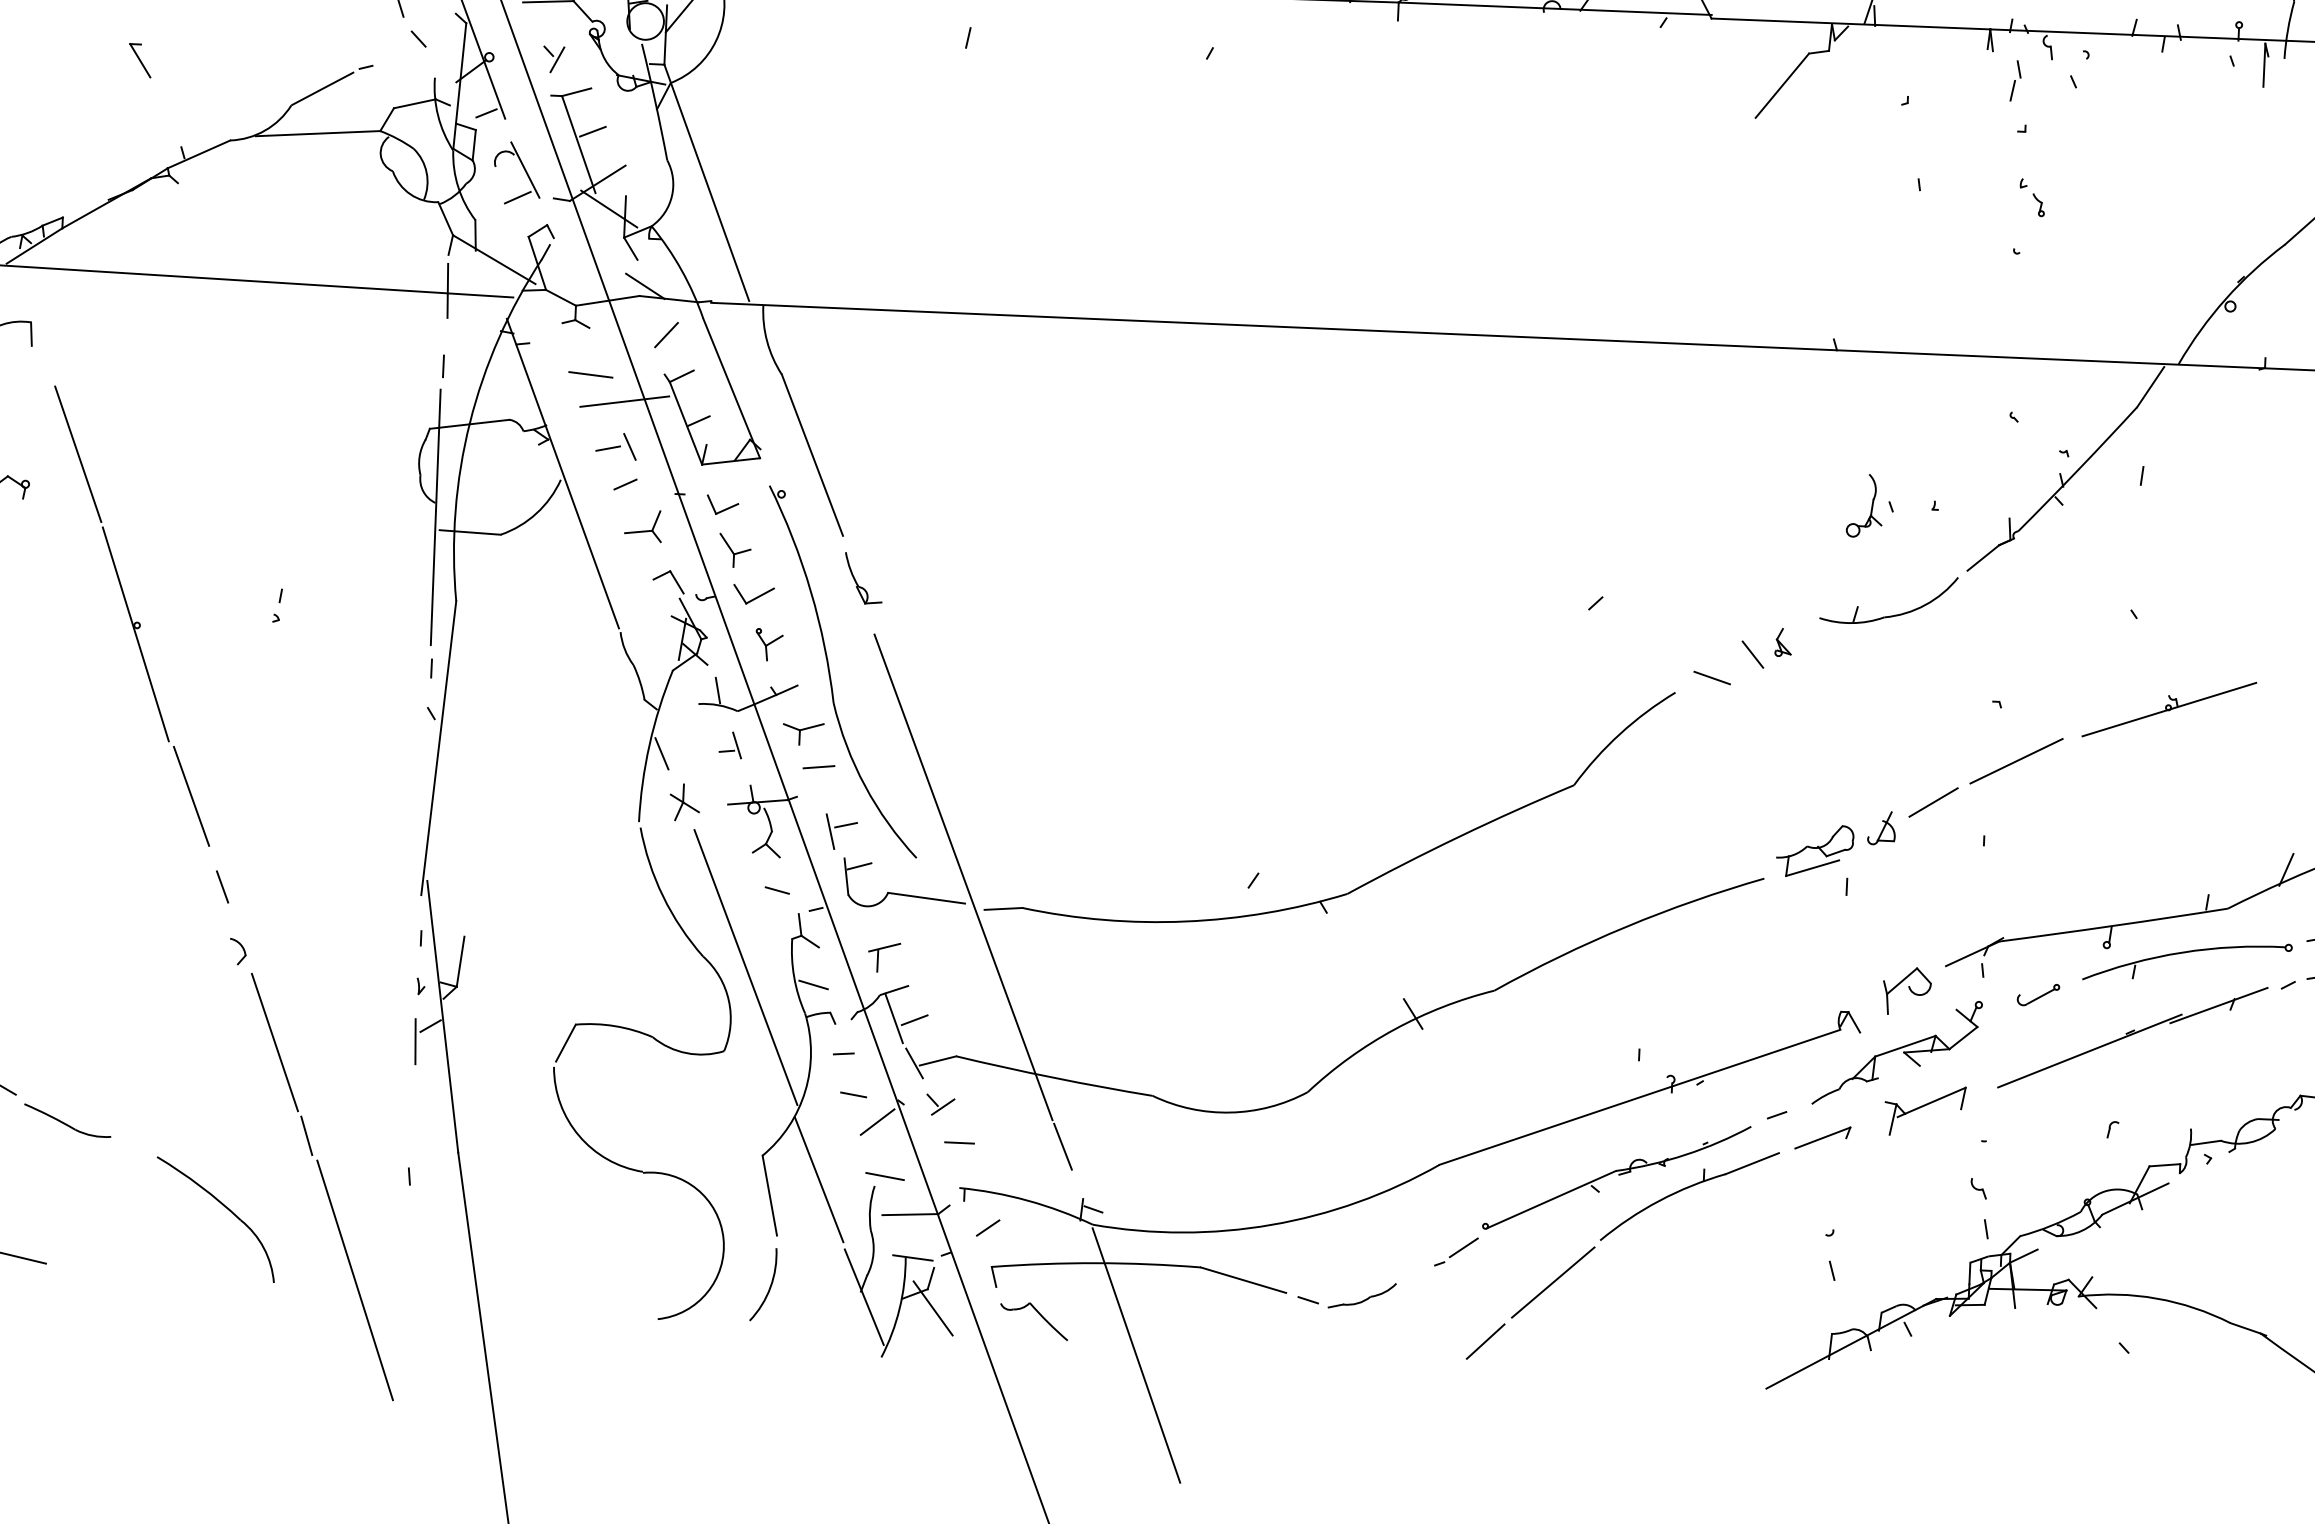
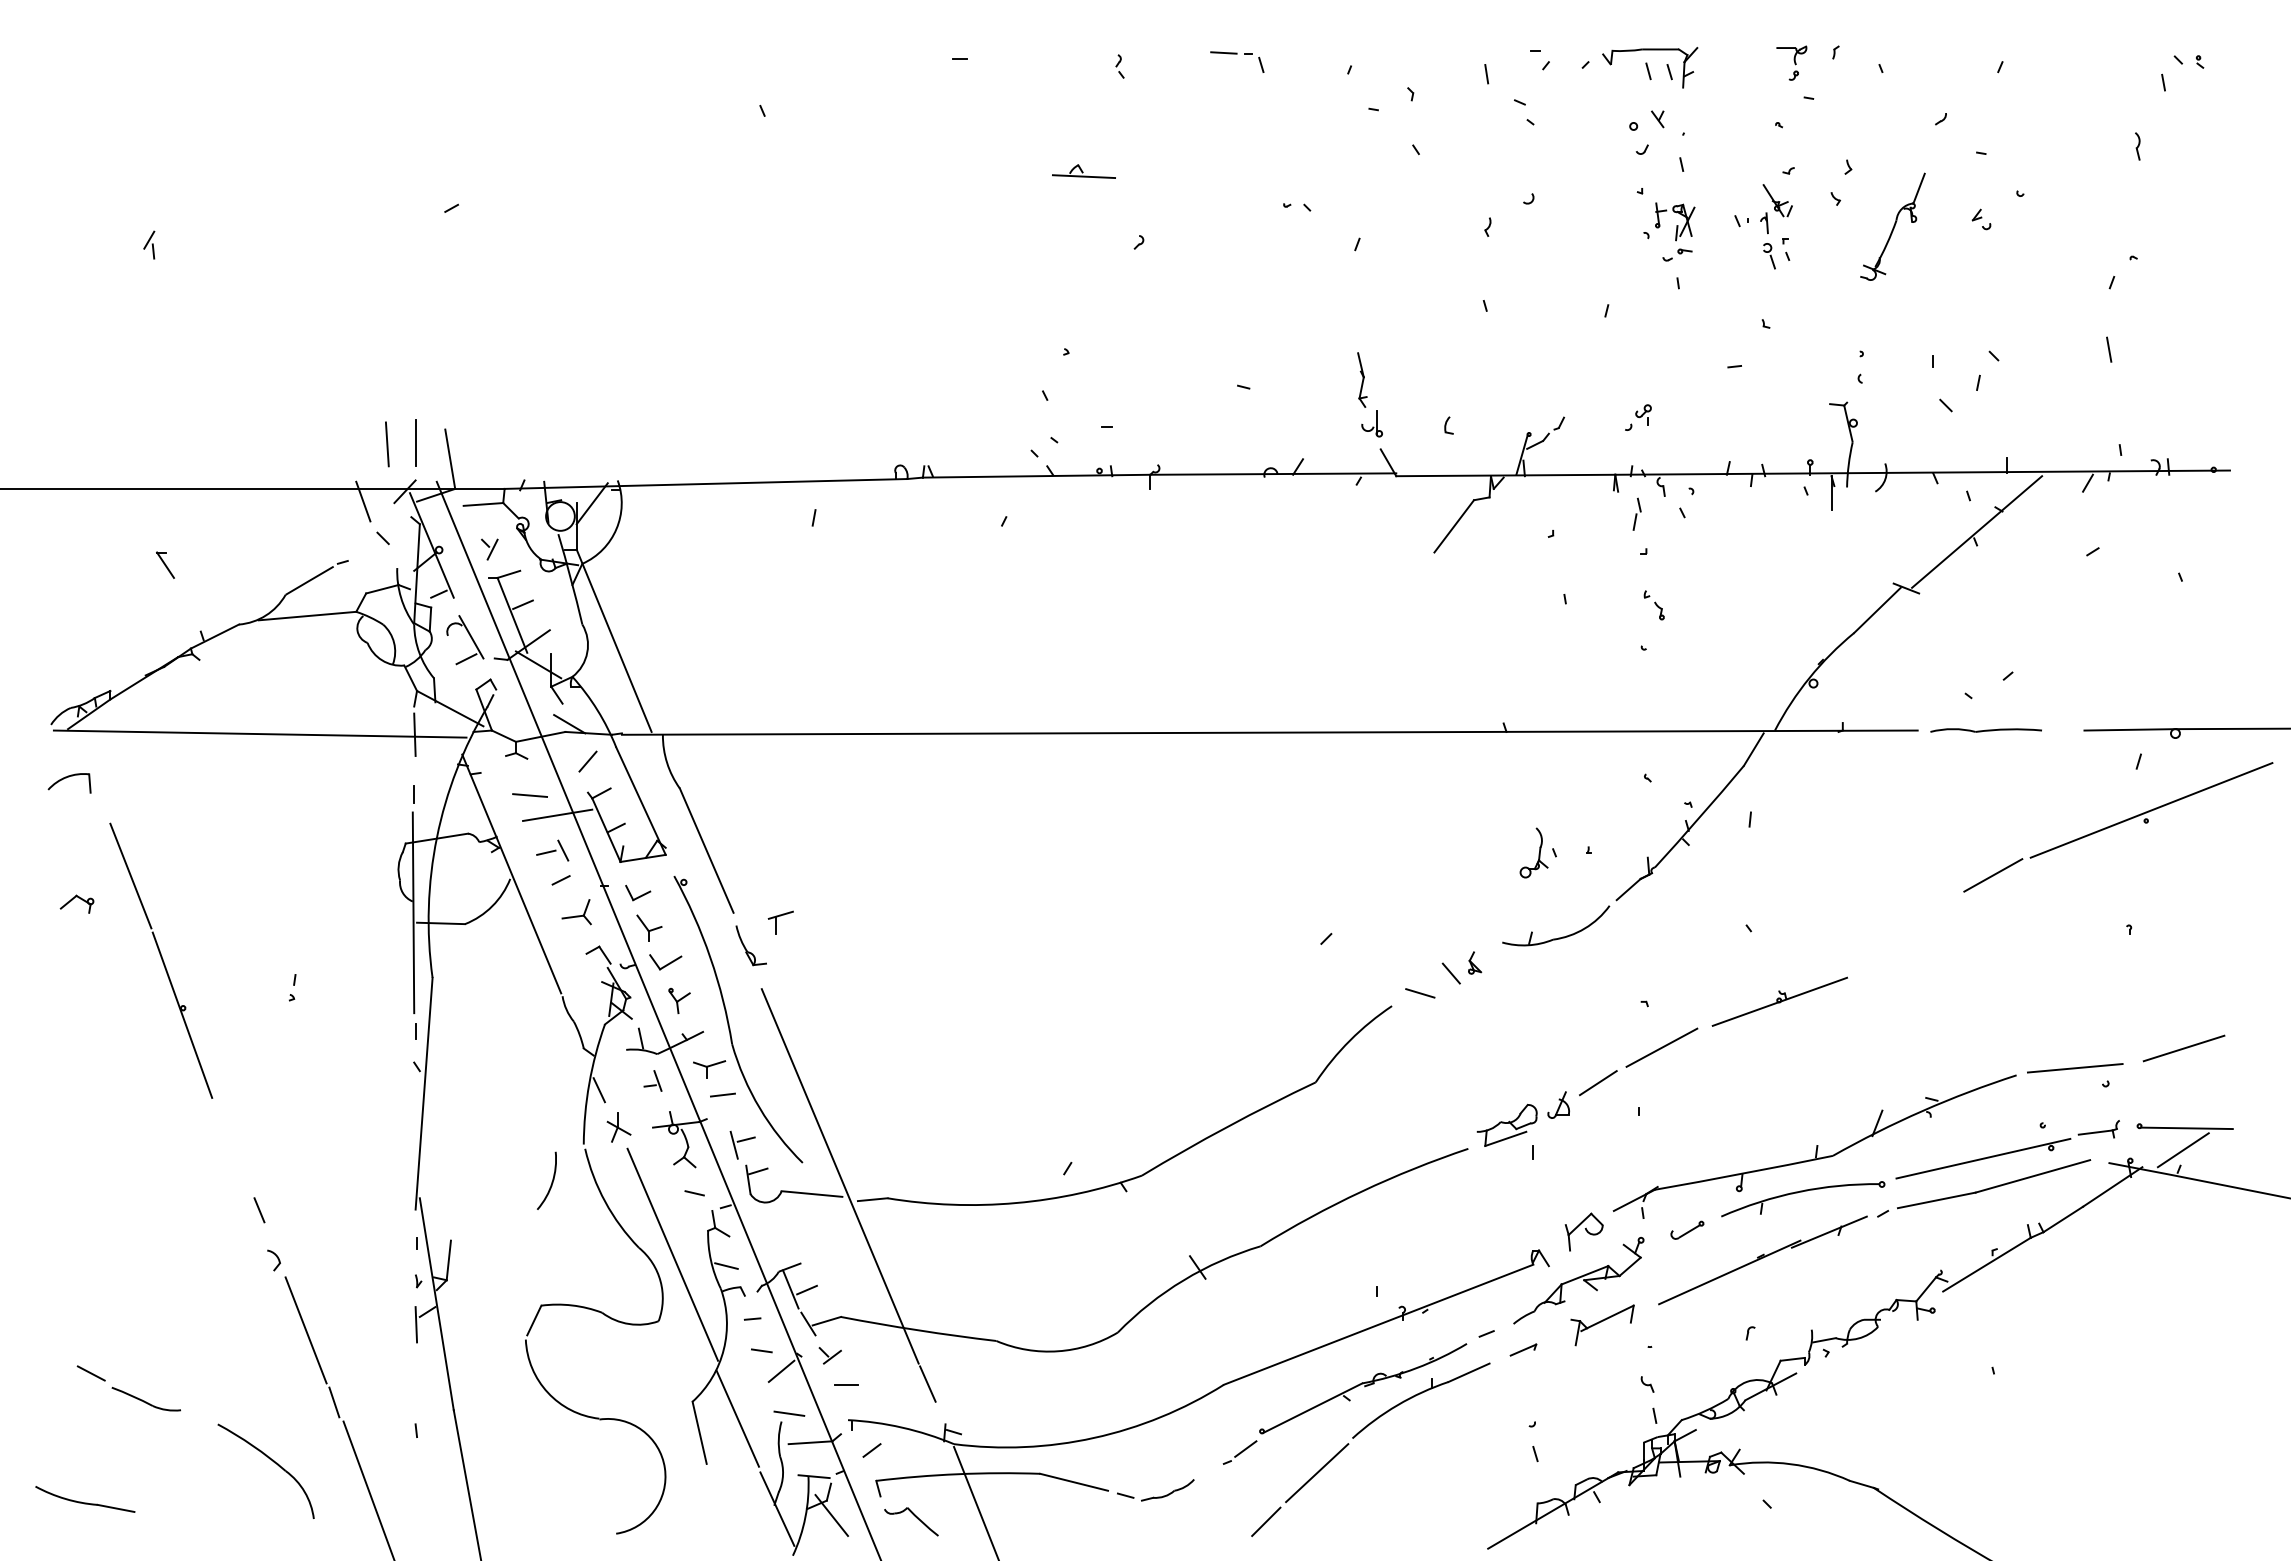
line: (190, 796) -> (231, 1140), removed
part: (883, 956) -> (780, 922), moved
part: (1822, 1137) -> (1523, 1349), size x0.6
arc: (769, 1285) -> (551, 1181), moved

